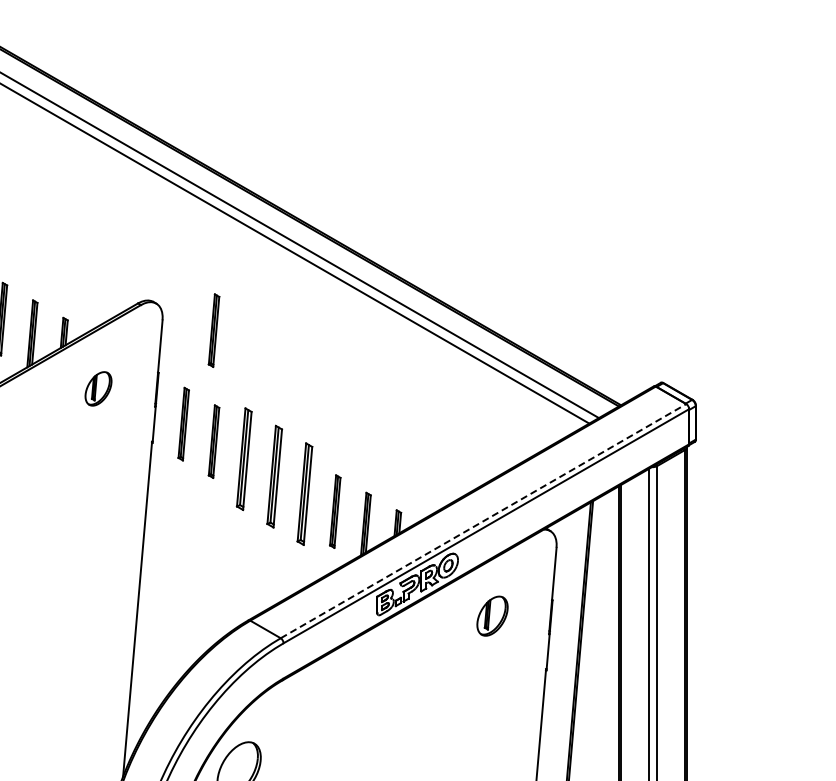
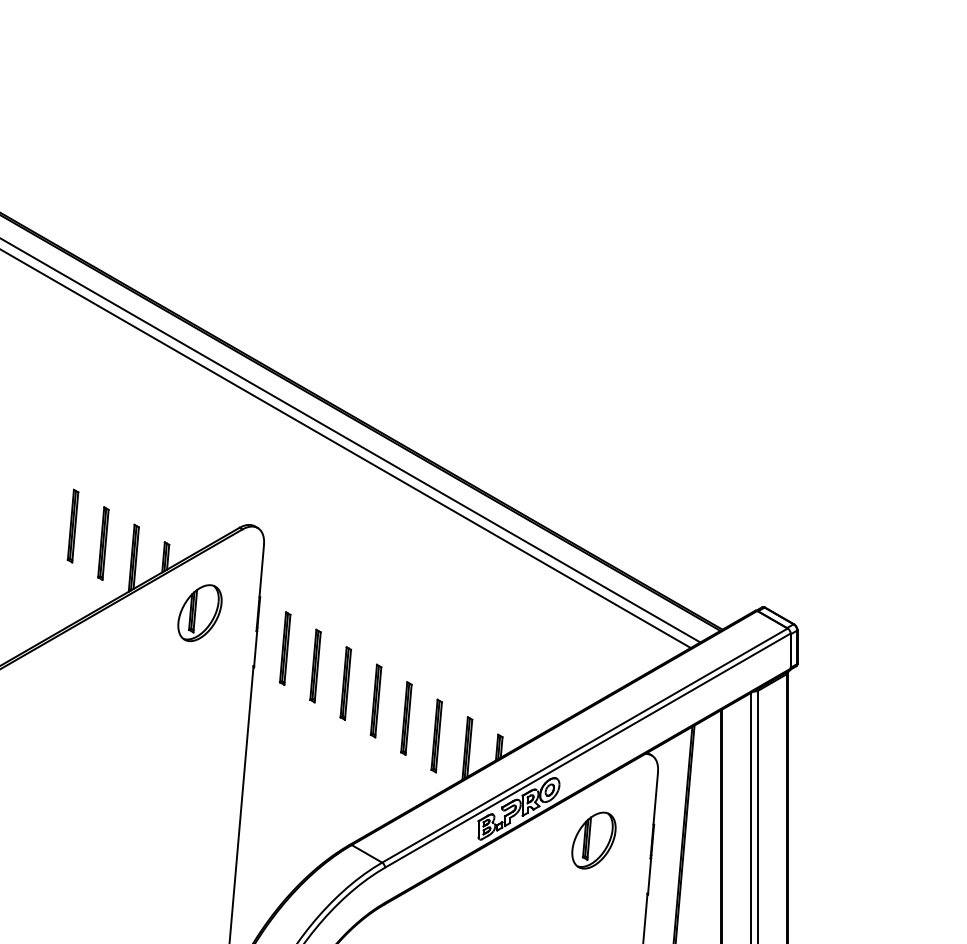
part: (214, 330) -> (315, 554), removed
part: (98, 389) -> (199, 613), size x1.67
part: (244, 459) -> (345, 683), size x0.71
part: (274, 476) -> (375, 700), size x0.71
part: (305, 494) -> (406, 718), size x0.71
line: (484, 521) -> (585, 745), dashed -> solid
part: (492, 616) -> (593, 840), size x1.43

